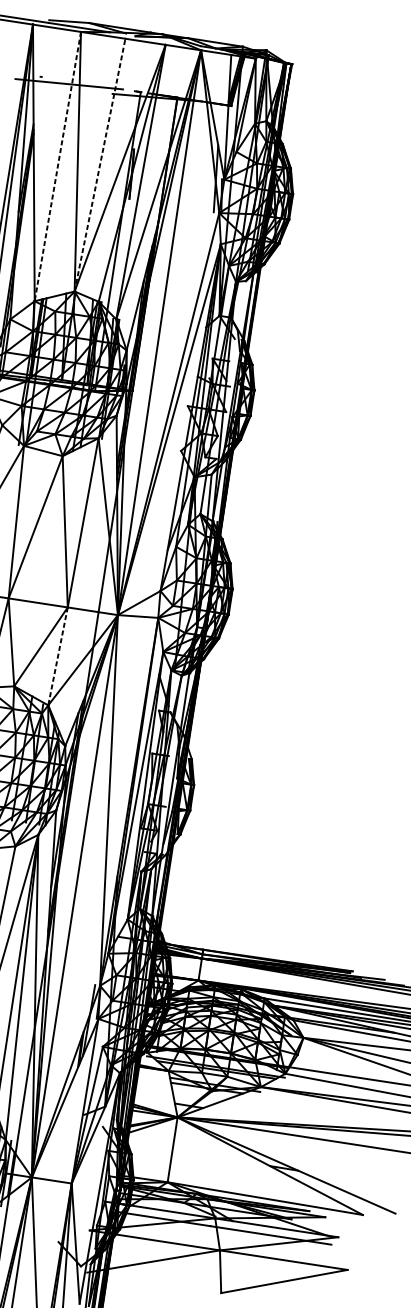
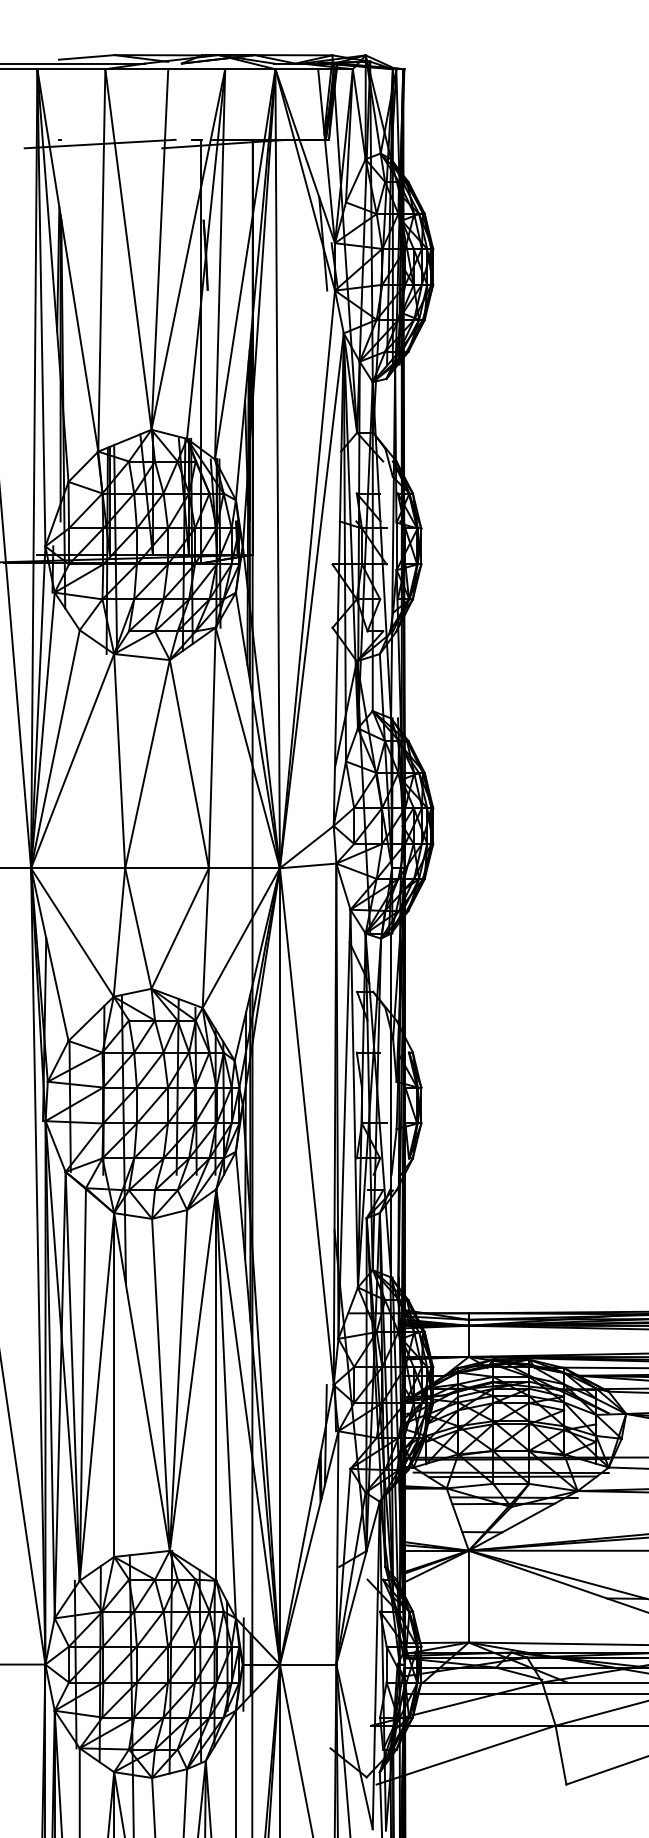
line: (99, 165) -> (159, 249), dashed -> solid
line: (57, 166) -> (101, 260), dashed -> solid
line: (57, 656) -> (205, 938), dashed -> solid

